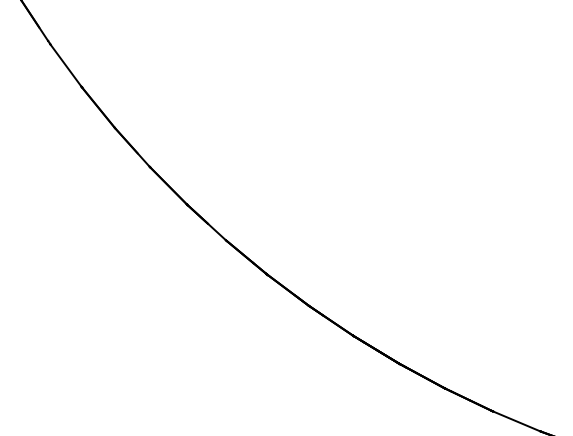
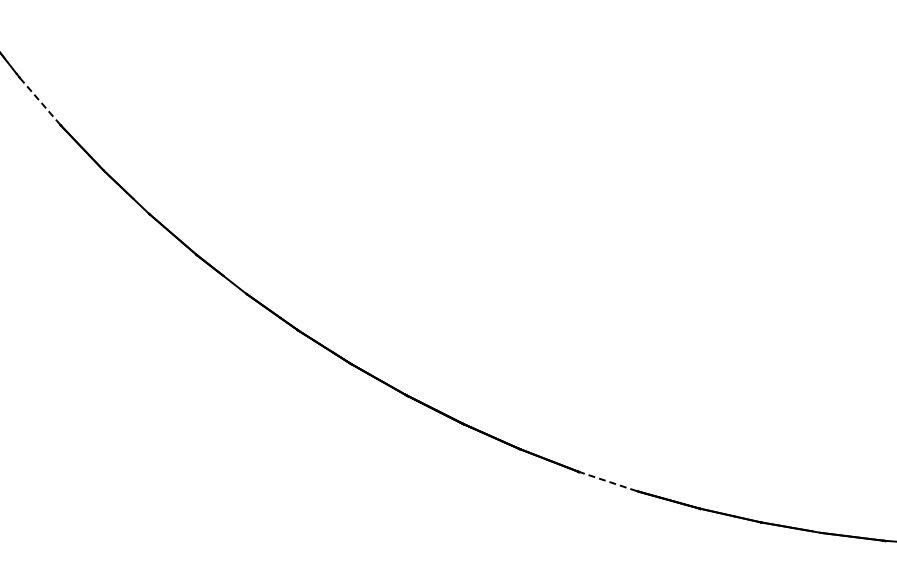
line: (66, 66) -> (40, 102), solid -> dashed
line: (515, 421) -> (606, 481), solid -> dashed

